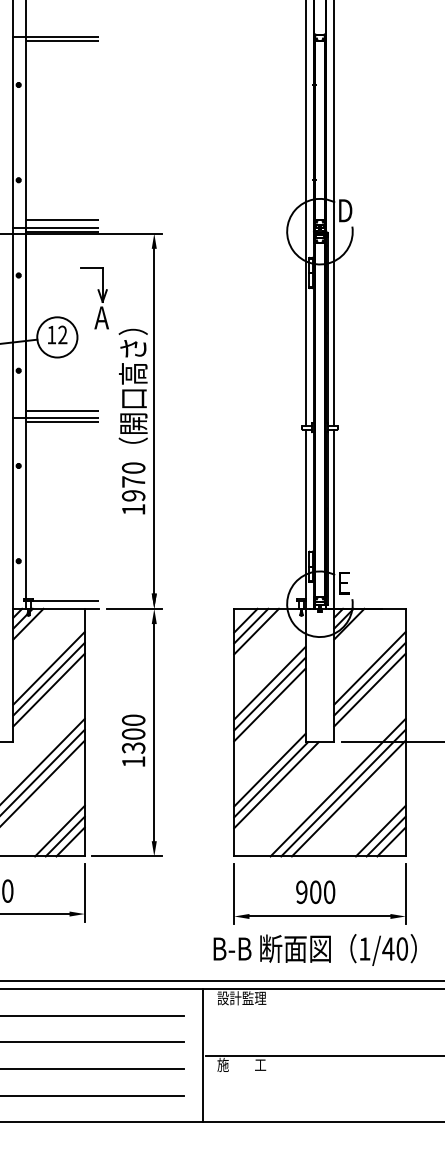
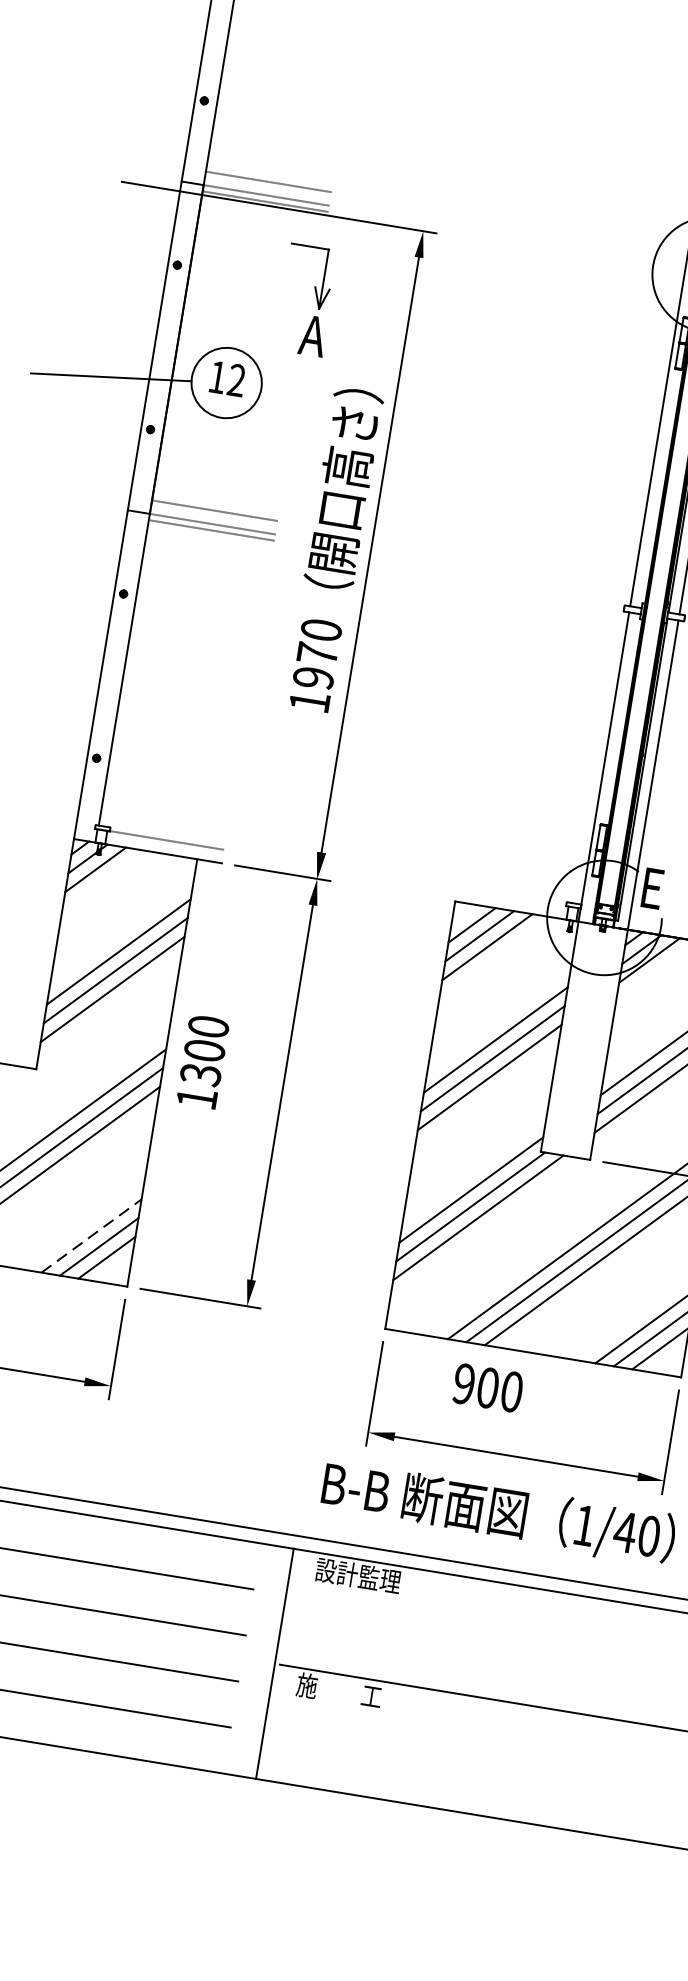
part: (94, 298) -> (306, 300), moved
text: (133, 740) -> (202, 1061), moved
line: (60, 830) -> (92, 1235), solid -> dashed
text: (315, 892) -> (487, 1388), moved

